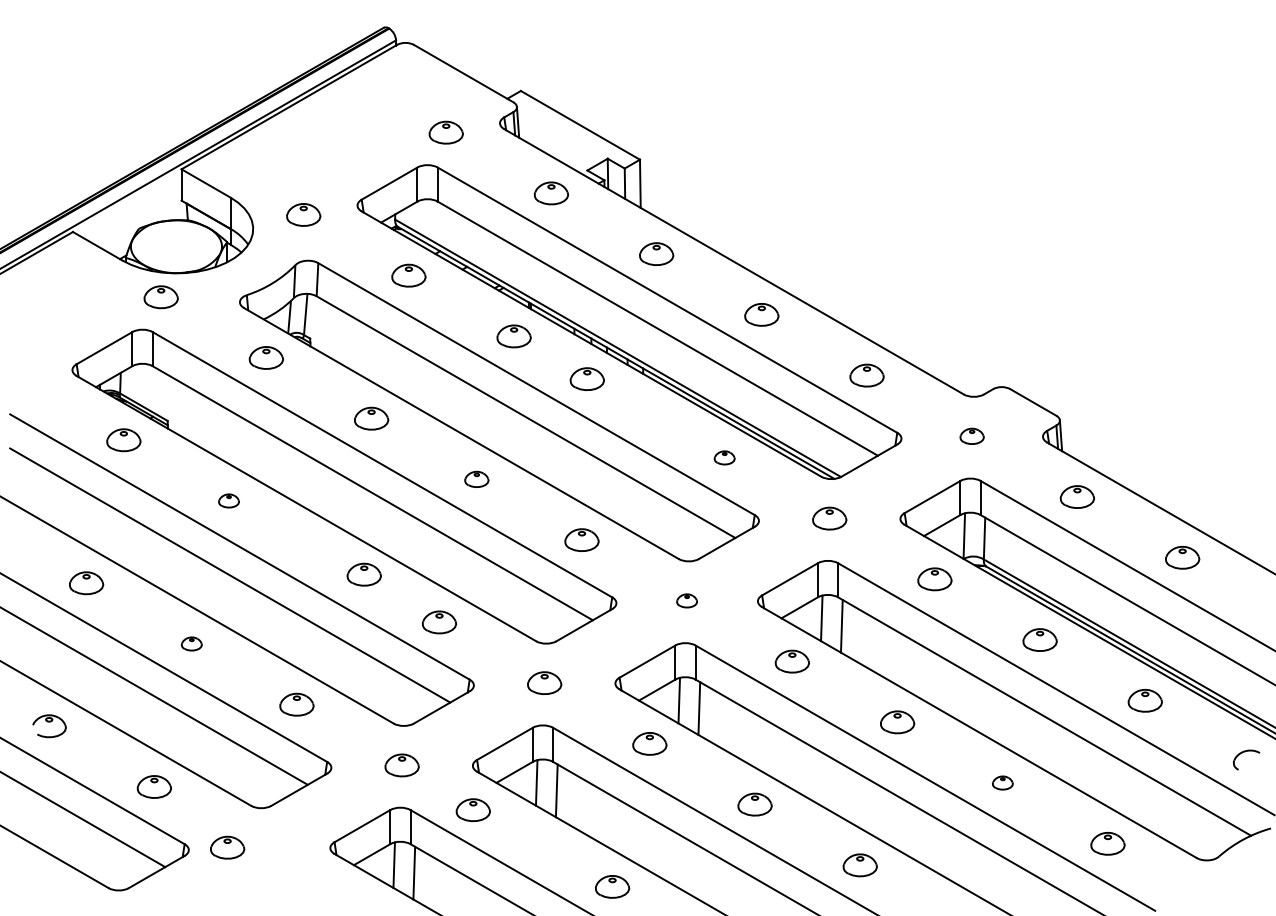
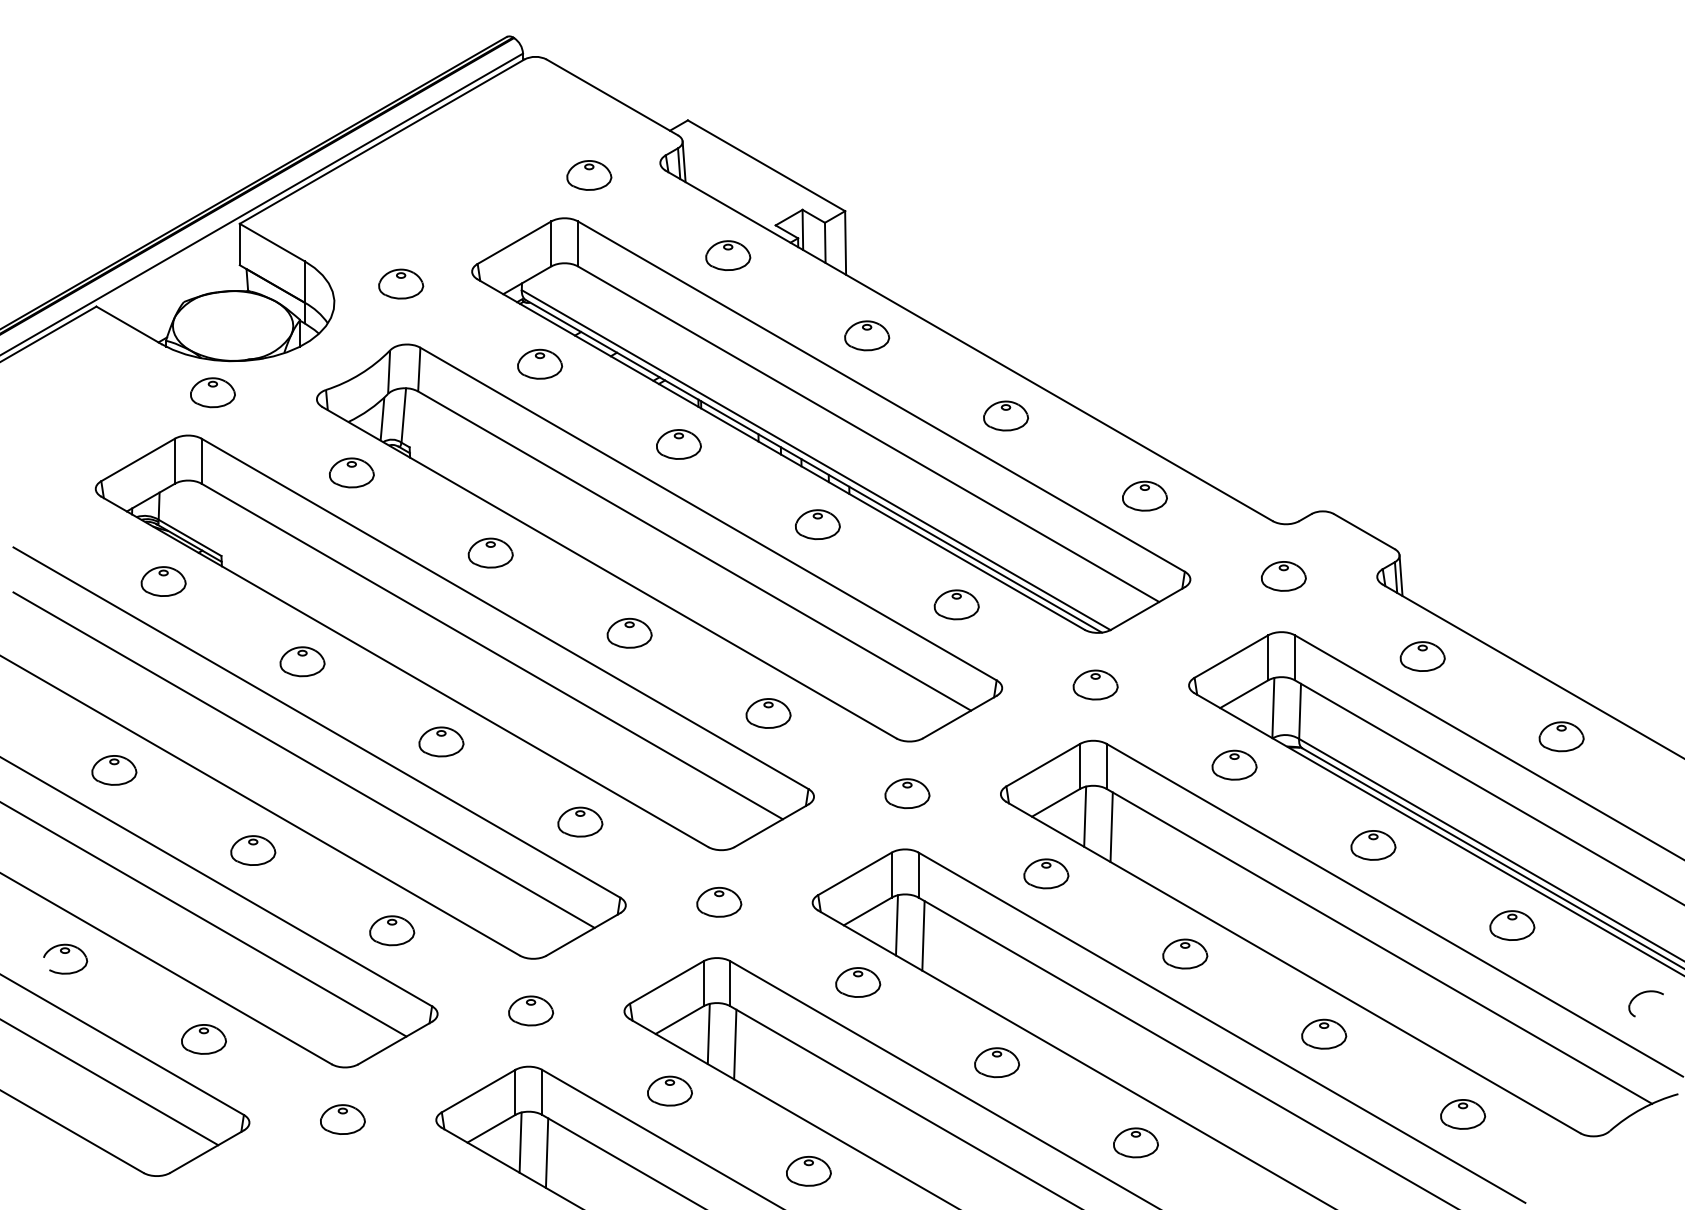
part: (586, 378) -> (816, 523), moved
part: (971, 436) -> (1282, 576), size x1.43
part: (724, 457) -> (956, 604), size x1.67
part: (476, 479) -> (629, 633), size x1.43
part: (228, 500) -> (301, 661), size x1.67
part: (363, 574) -> (440, 741), moved
part: (686, 600) -> (906, 793), size x1.67
part: (191, 643) -> (252, 849), size x1.67
part: (1002, 782) -> (1323, 1033), size x1.67
part: (472, 810) -> (668, 1091), moved
part: (227, 847) -> (342, 1119), moved

